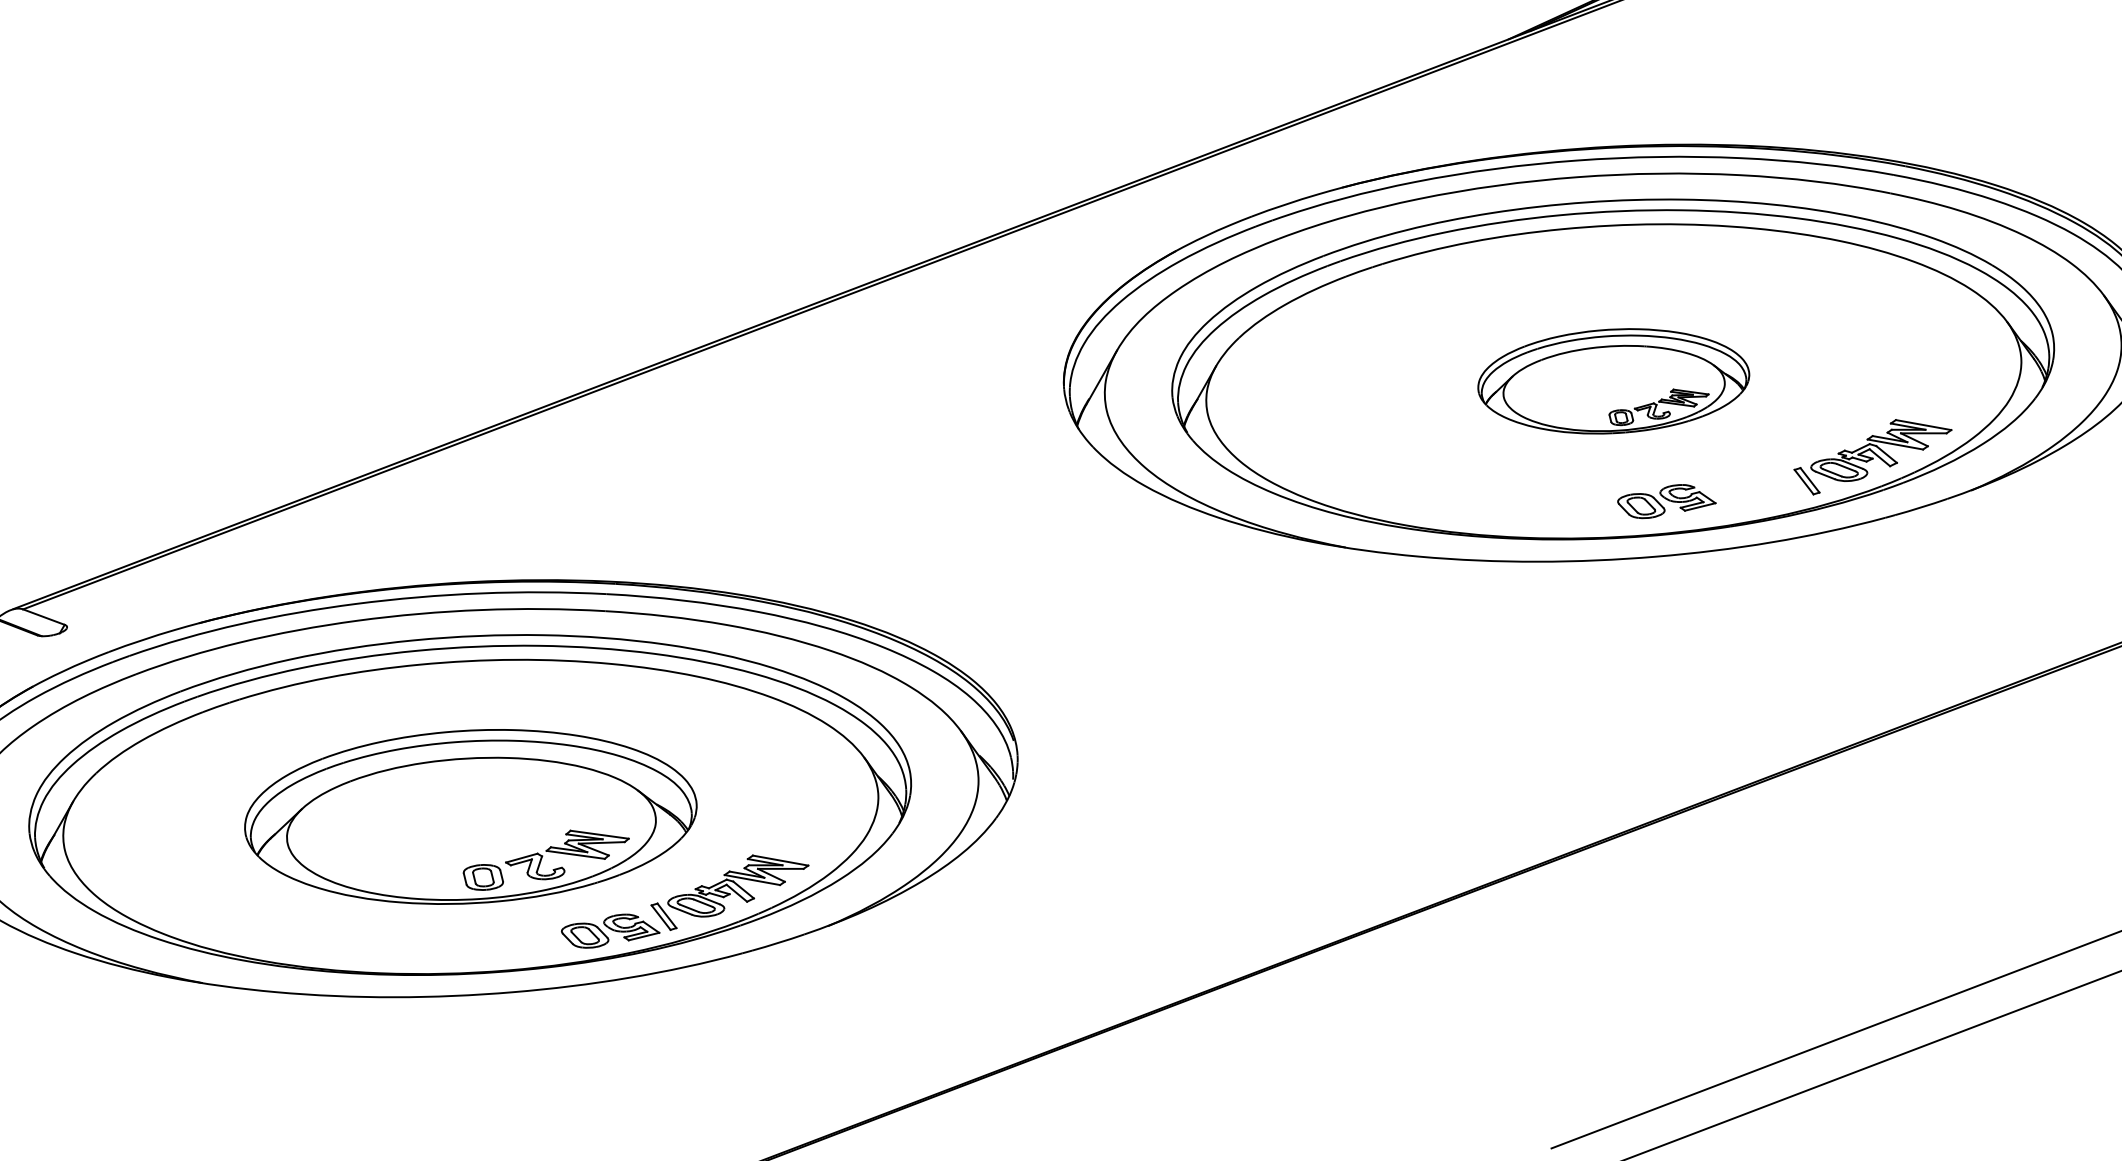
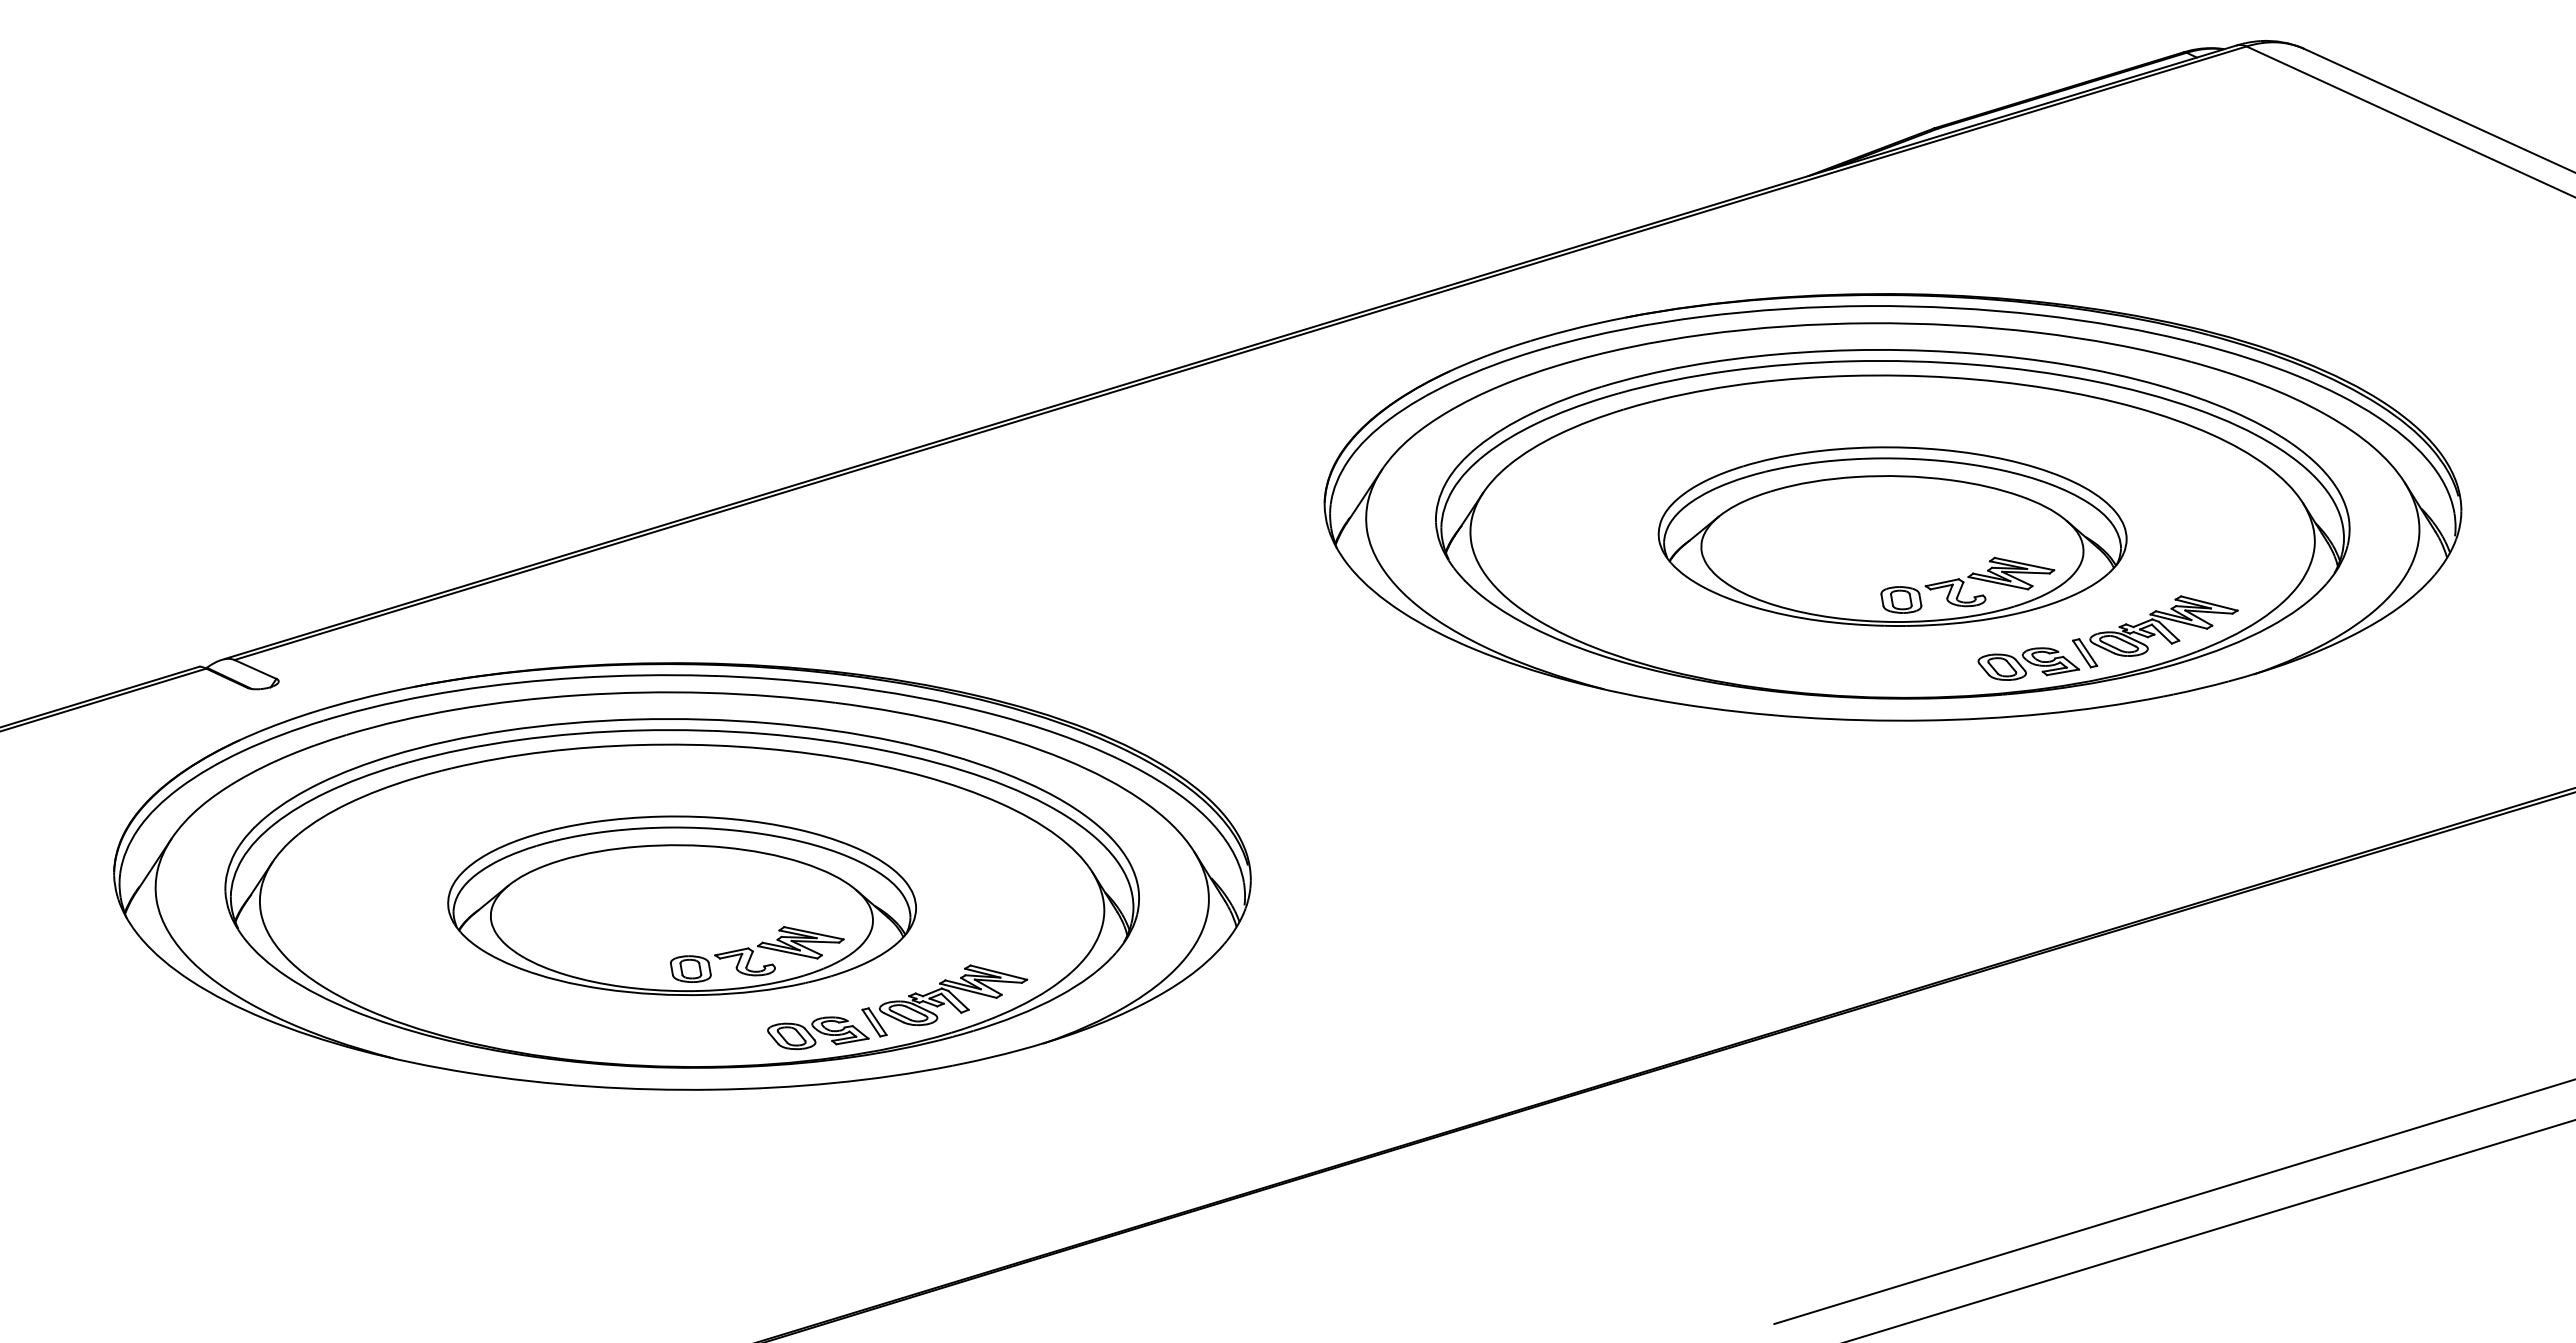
part: (1613, 381) -> (1892, 536), size x1.67
part: (1666, 500) -> (2028, 663), moved

